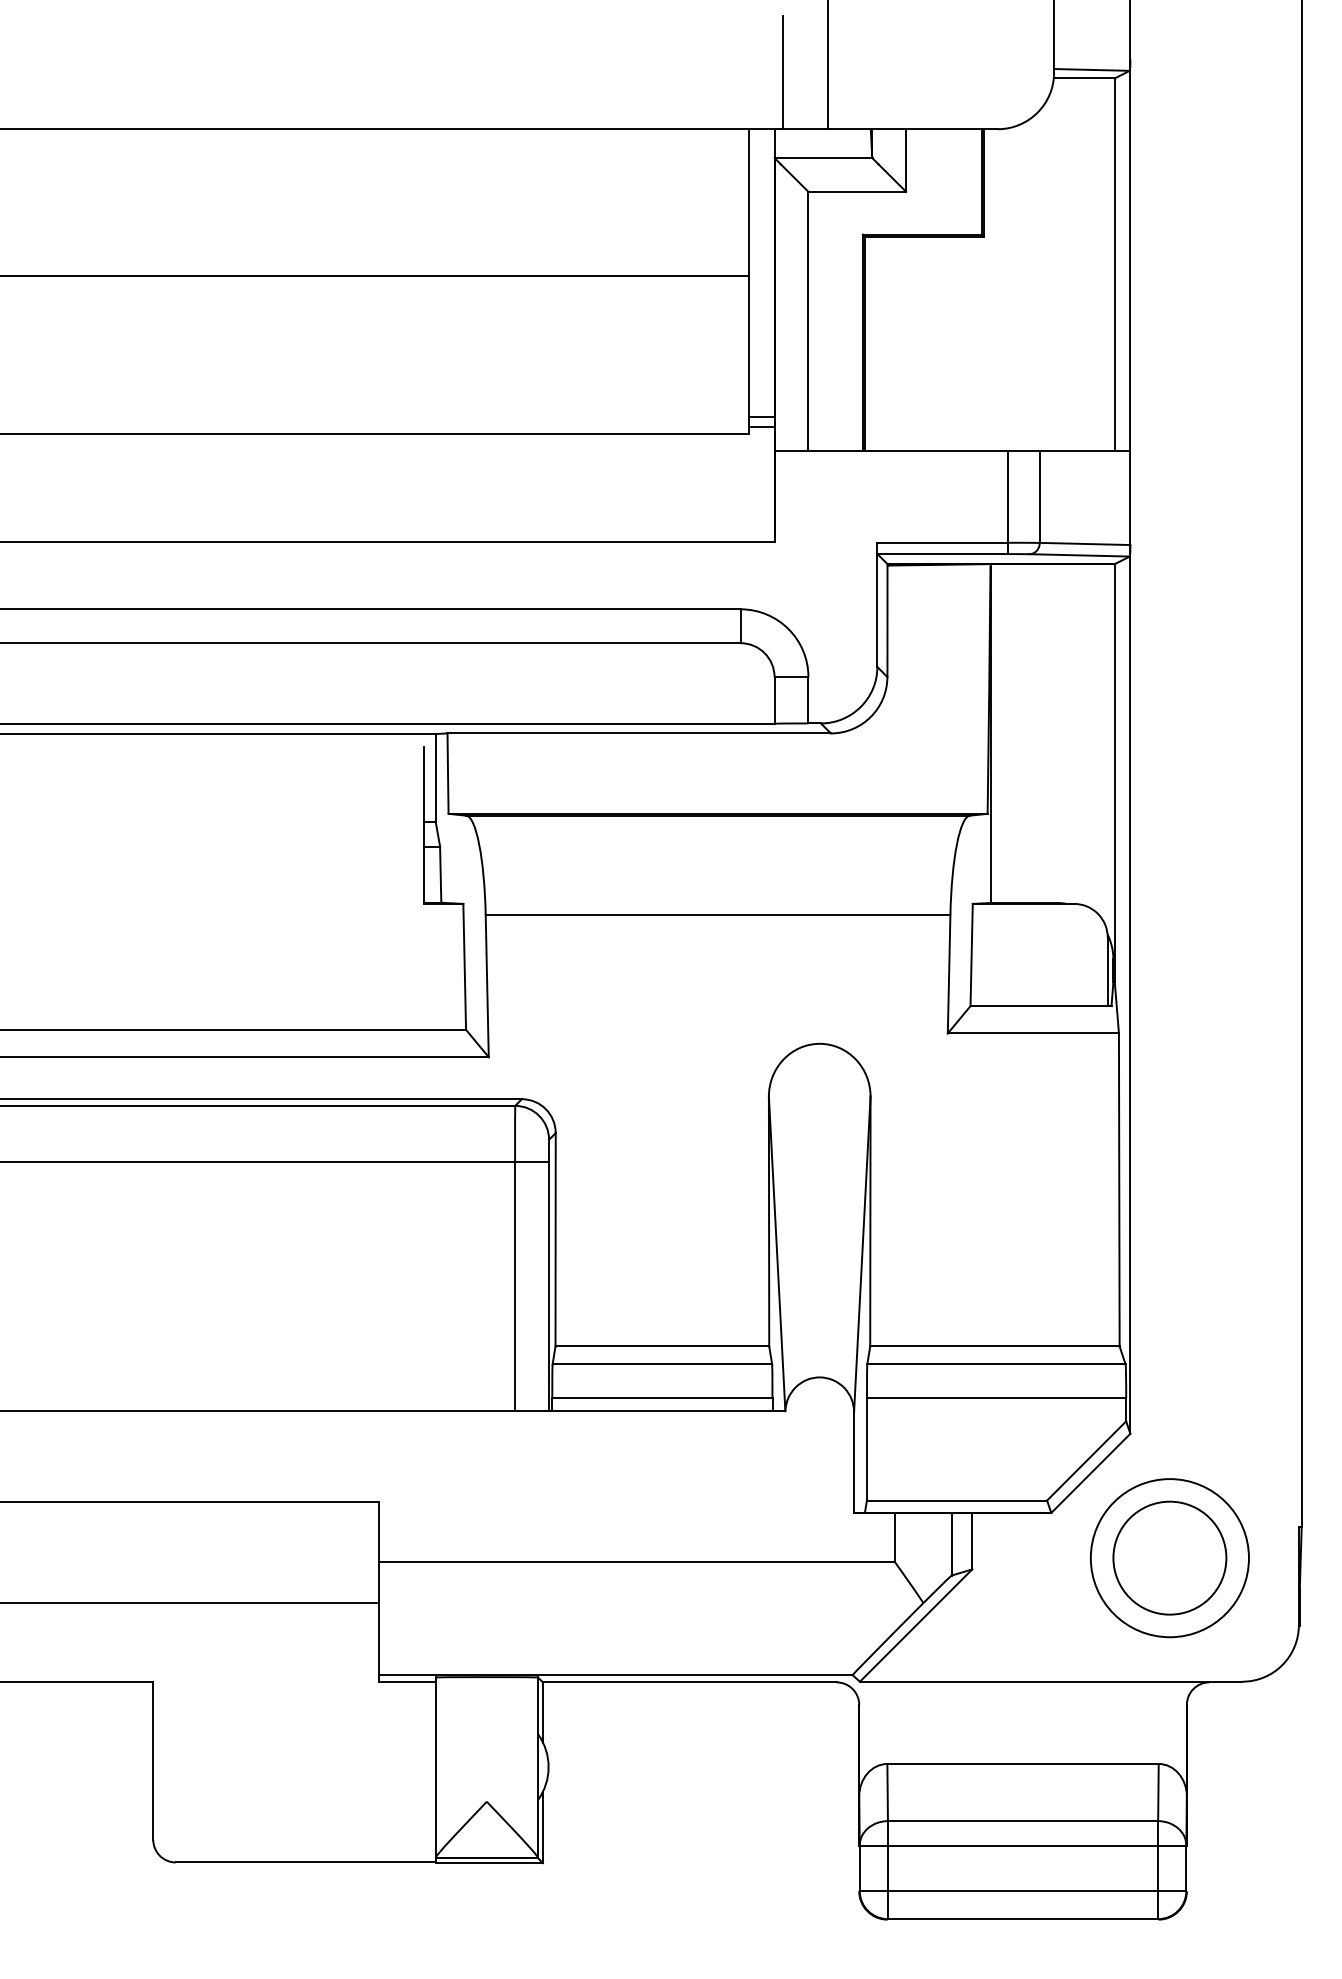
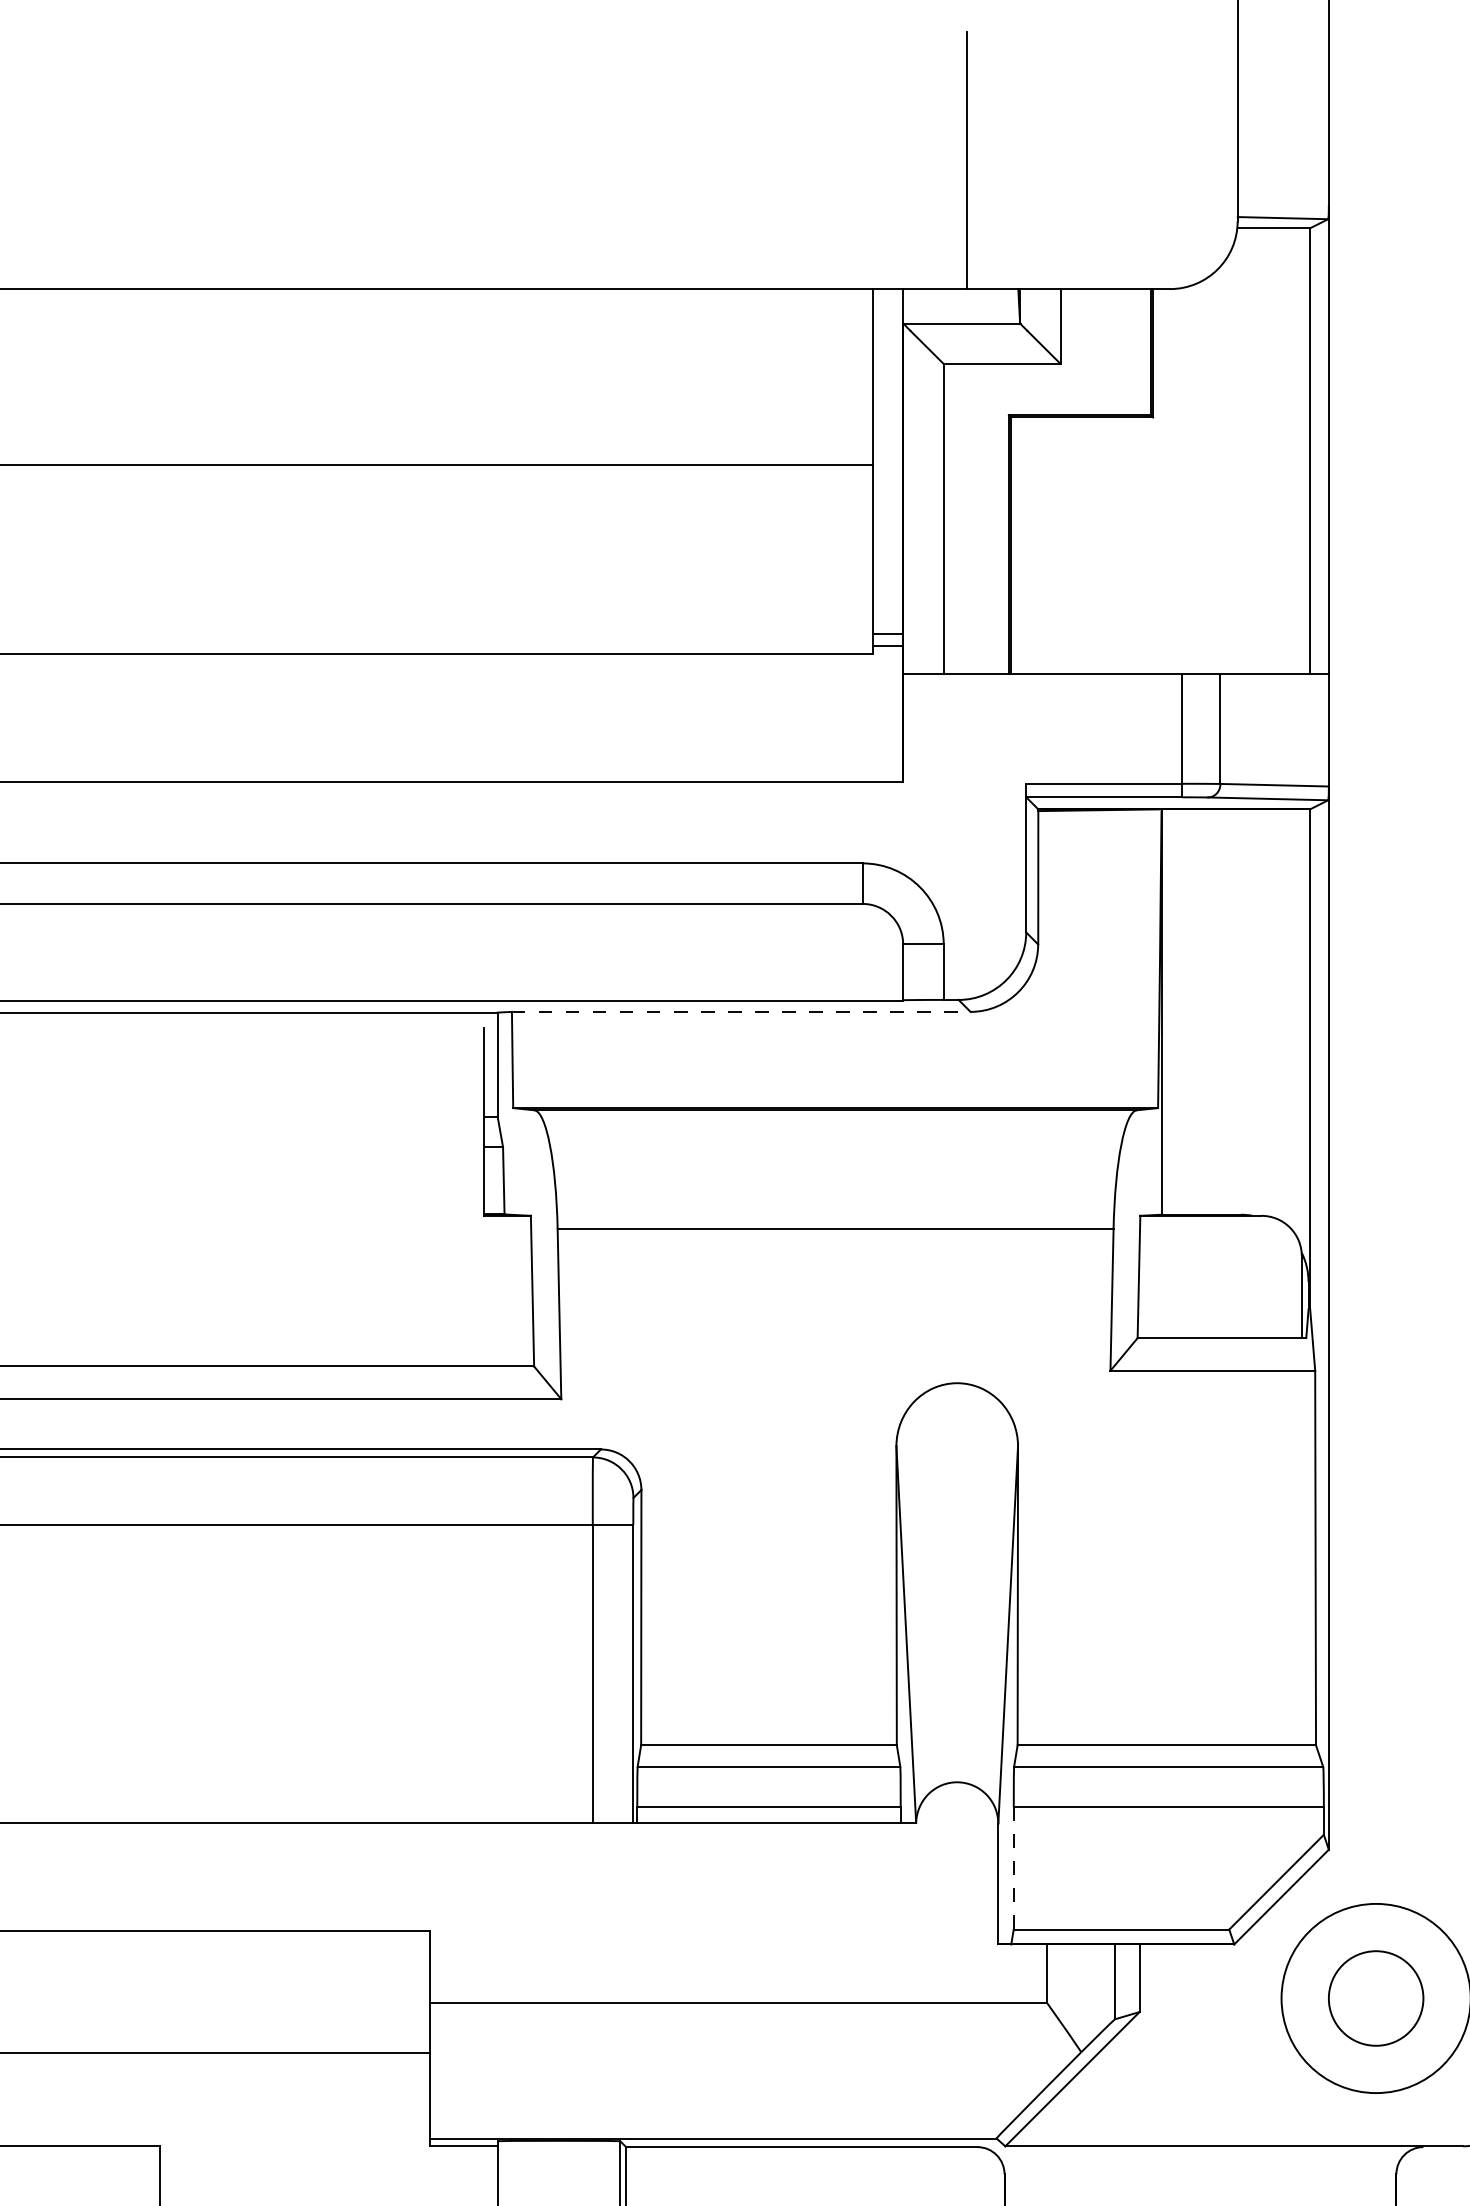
line: (783, 72) -> (913, 221), removed
line: (639, 733) -> (741, 1011), solid -> dashed
line: (866, 1449) -> (1013, 1868), solid -> dashed
circle: (1169, 1557) -> (1375, 1997), size x0.7

